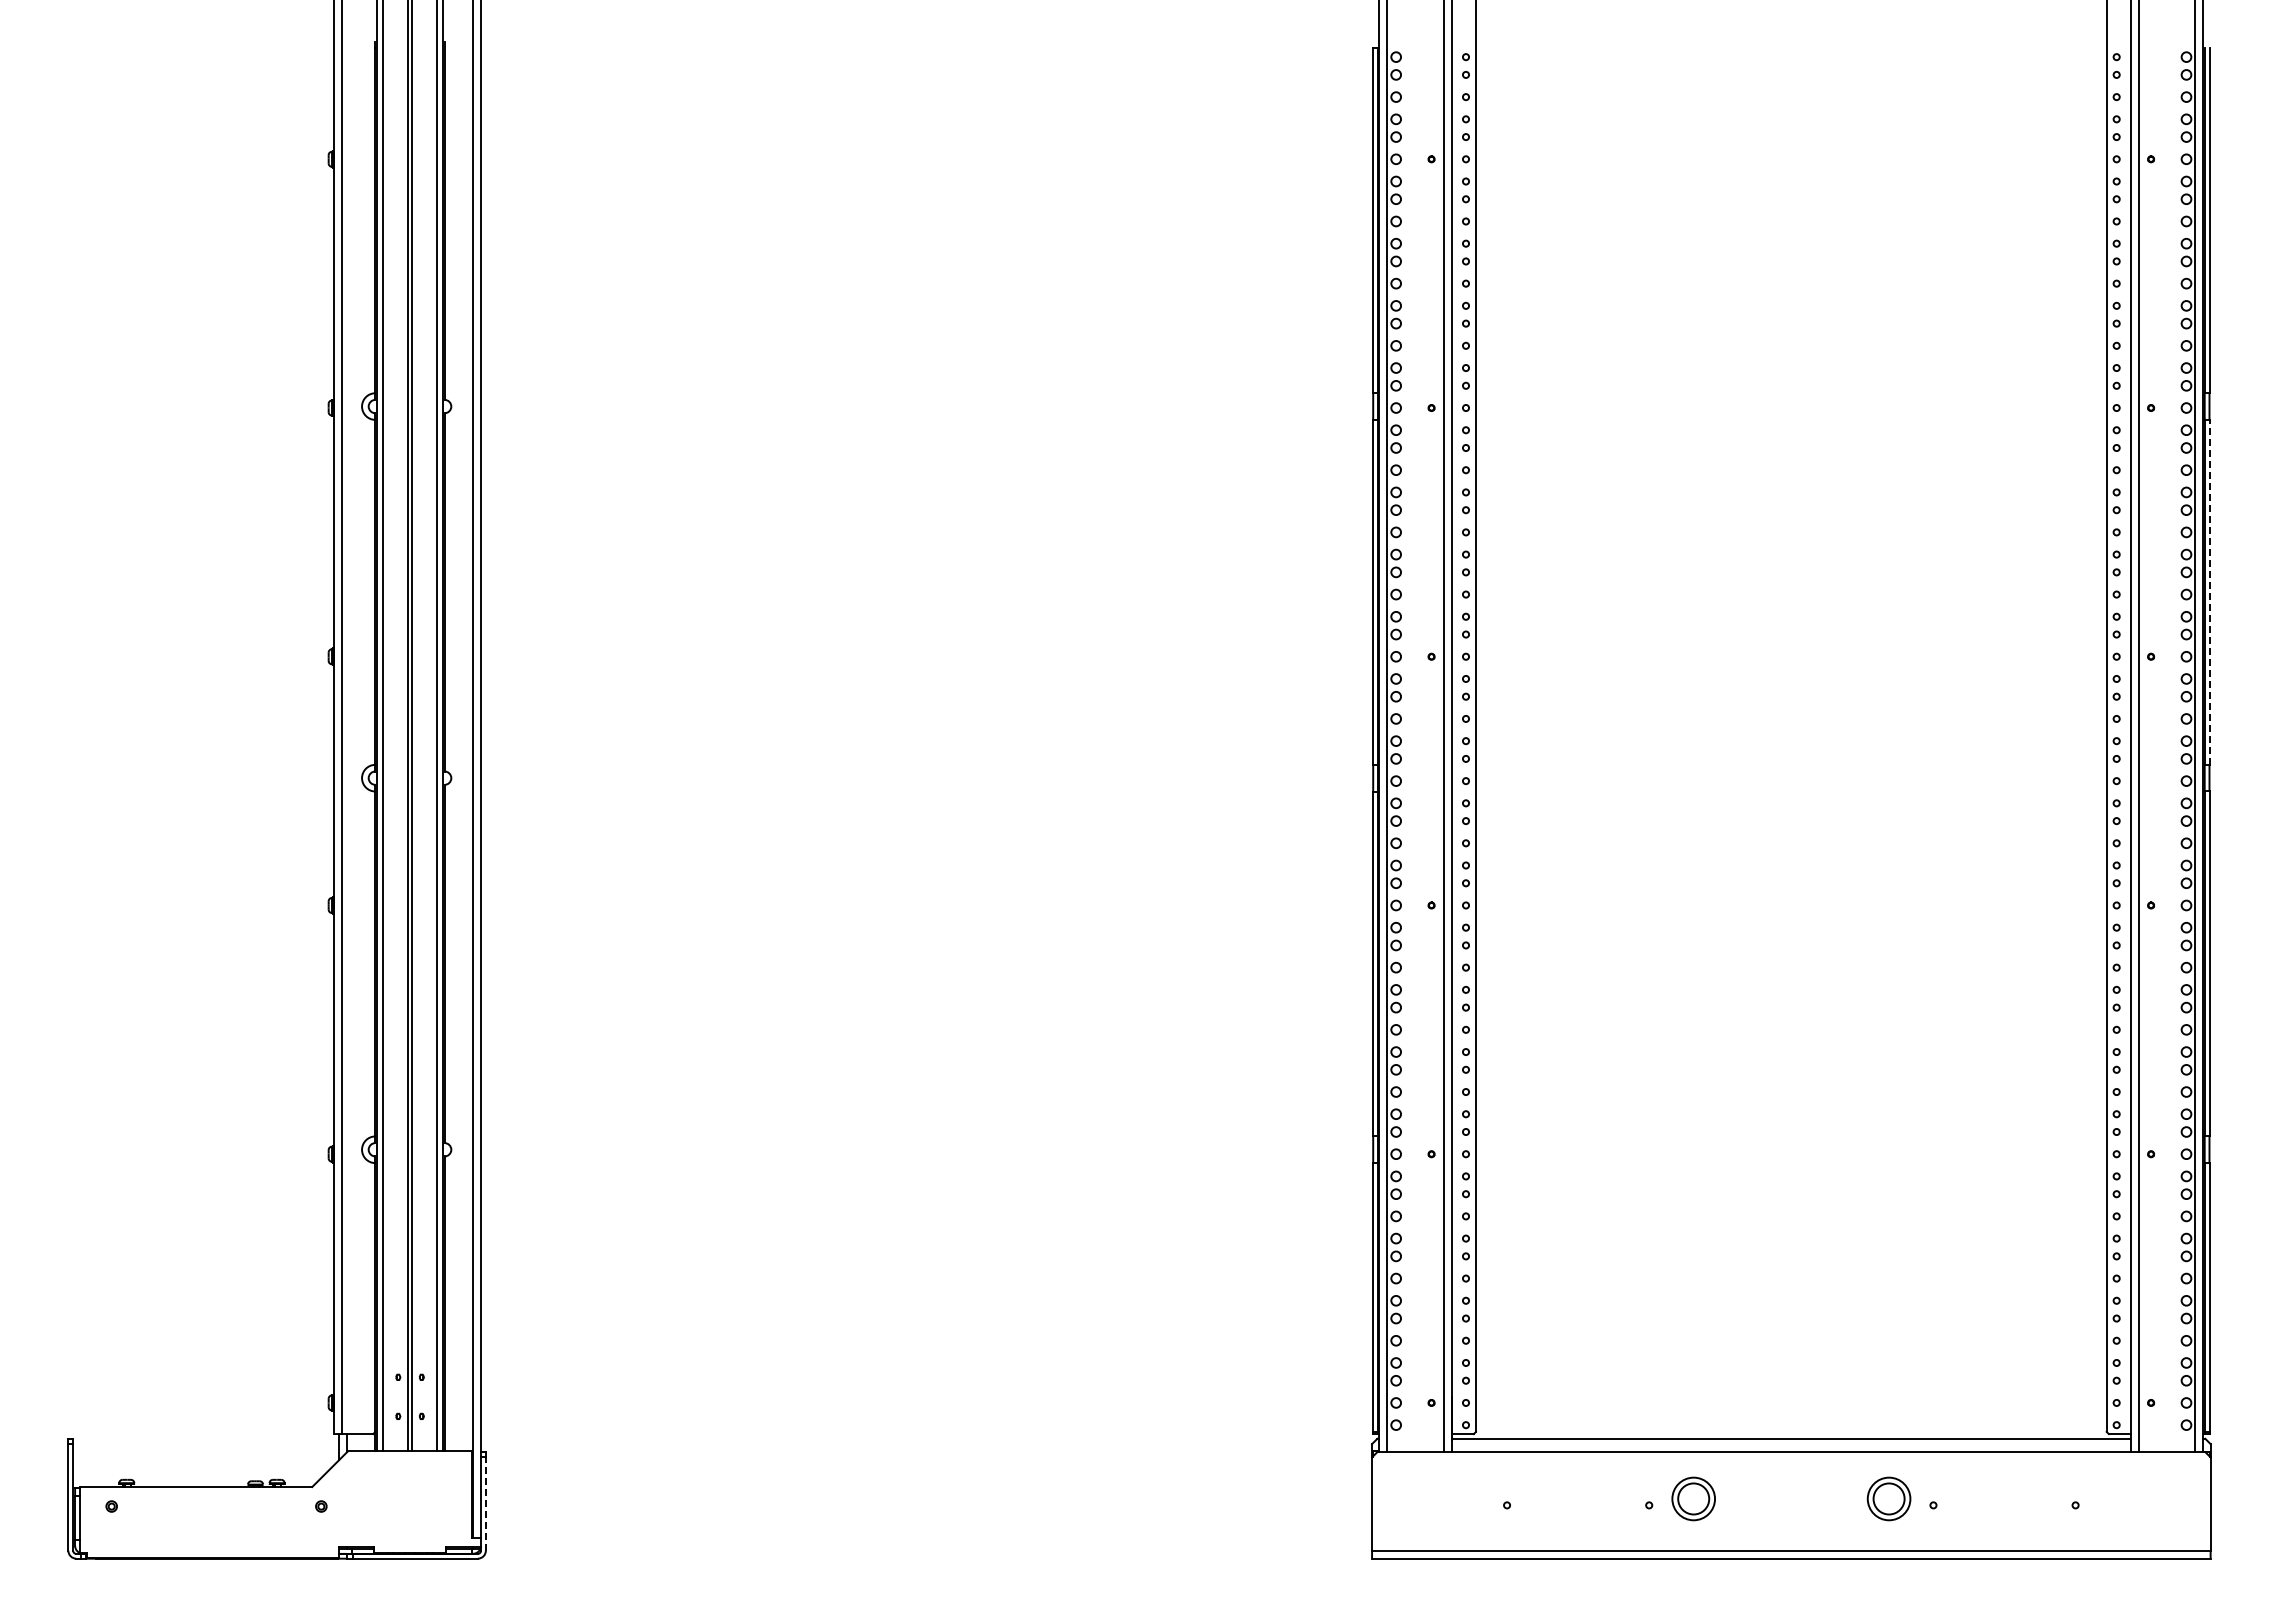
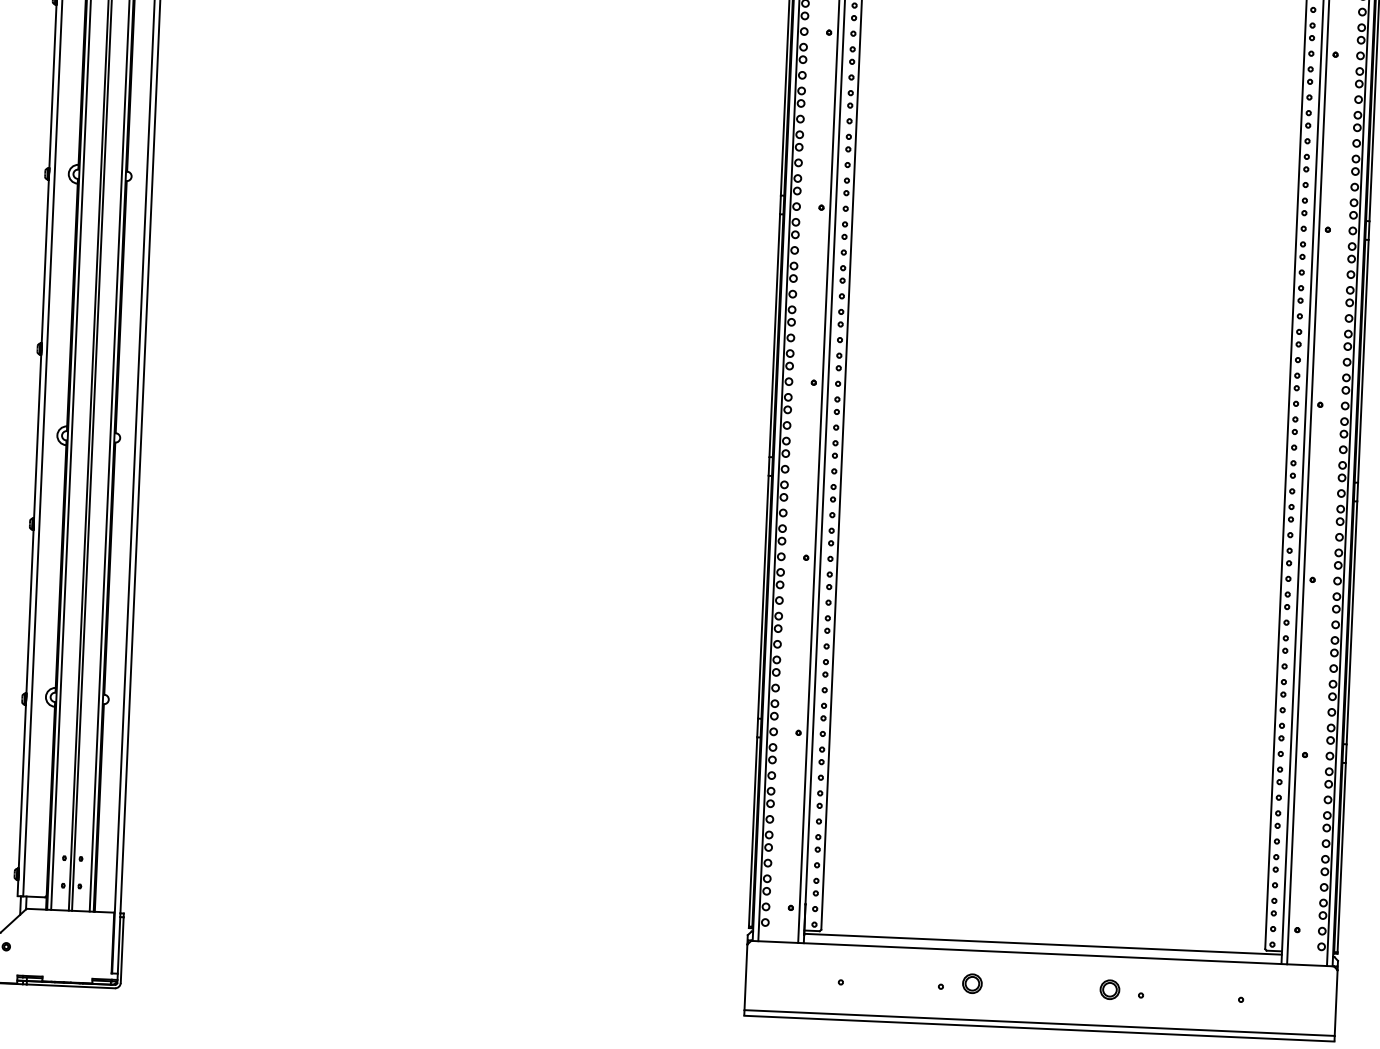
line: (2209, 591) -> (1363, 360), dashed -> solid
part: (1693, 1499) -> (972, 983), size x0.62
part: (1888, 1499) -> (1109, 989), size x0.62
line: (485, 1504) -> (121, 950), dashed -> solid

